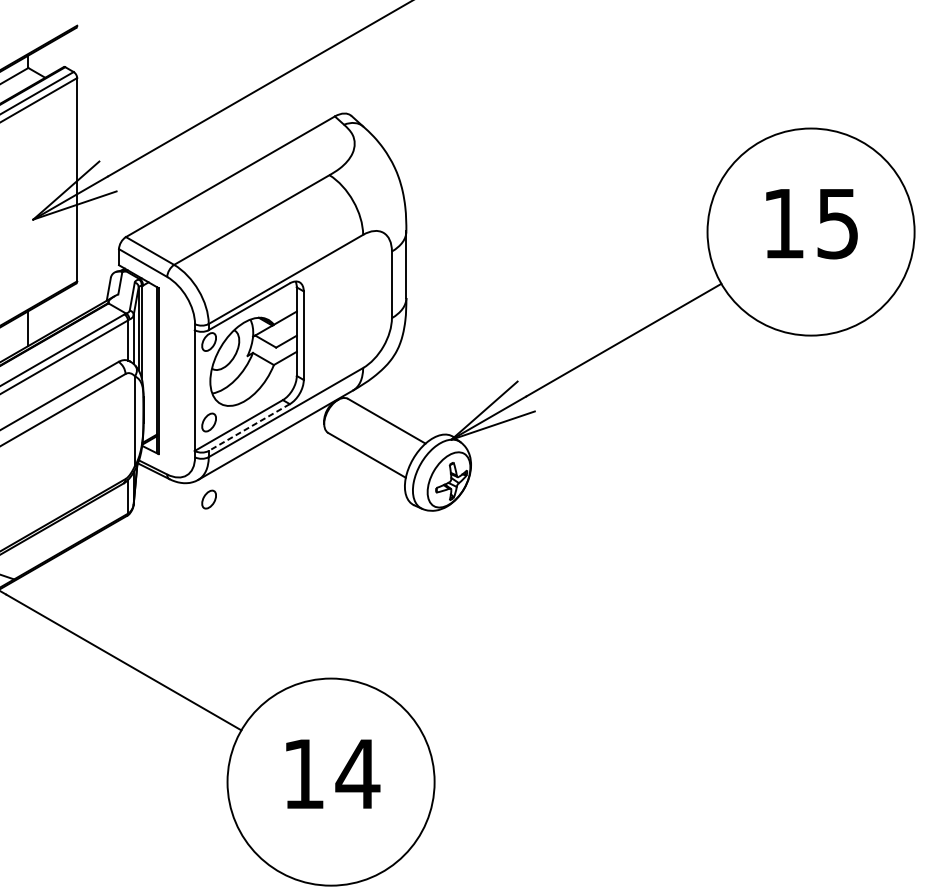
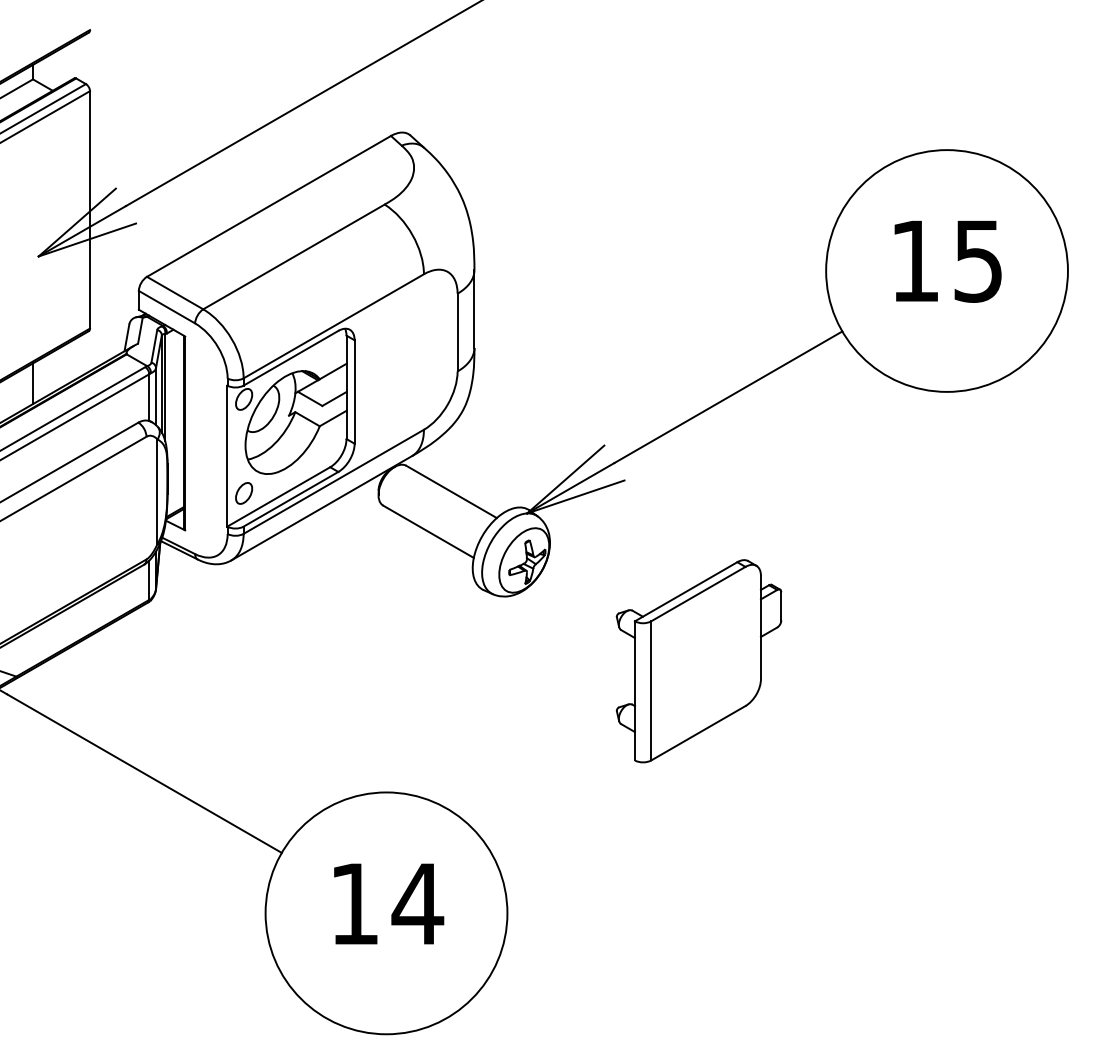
line: (249, 427) -> (291, 499), dashed -> solid
part: (209, 499) -> (244, 583), removed
part: (598, 566) -> (698, 661), added

